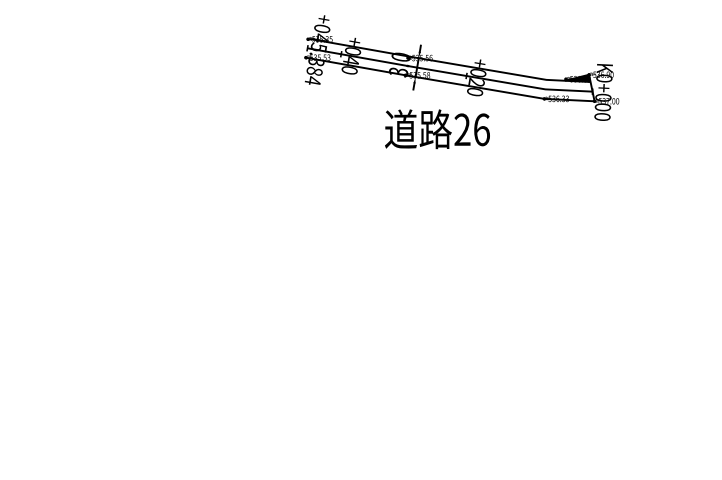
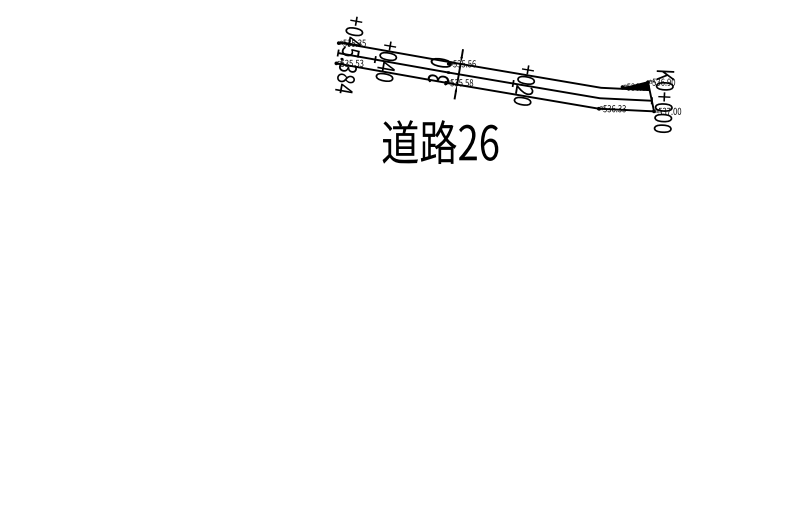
text: (437, 129) -> (440, 142), moved

